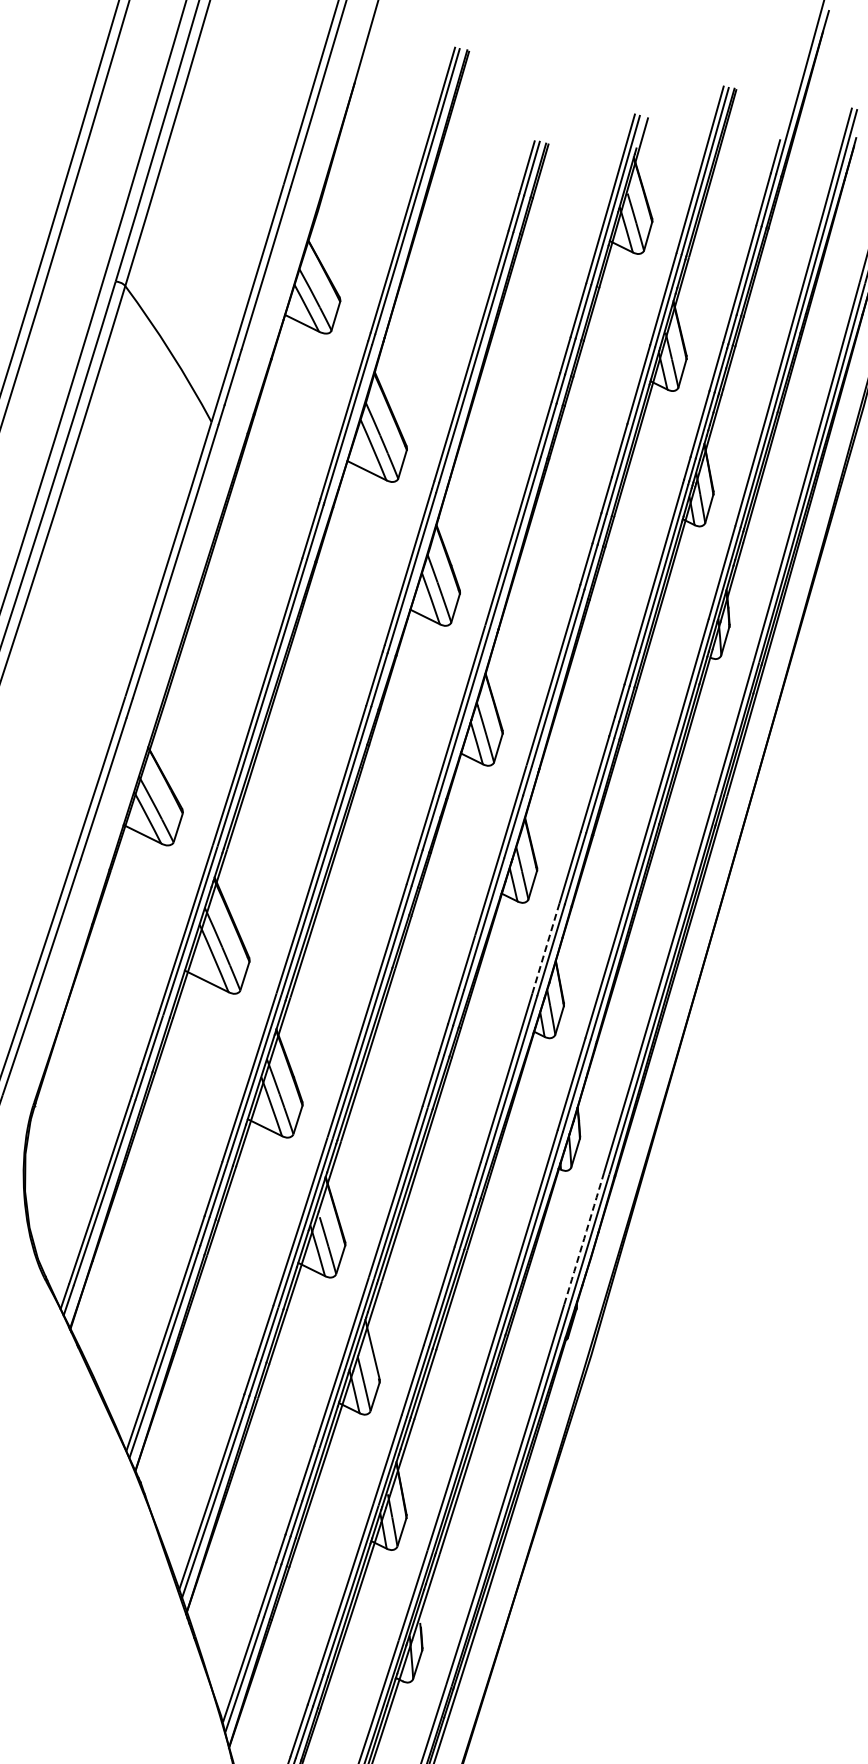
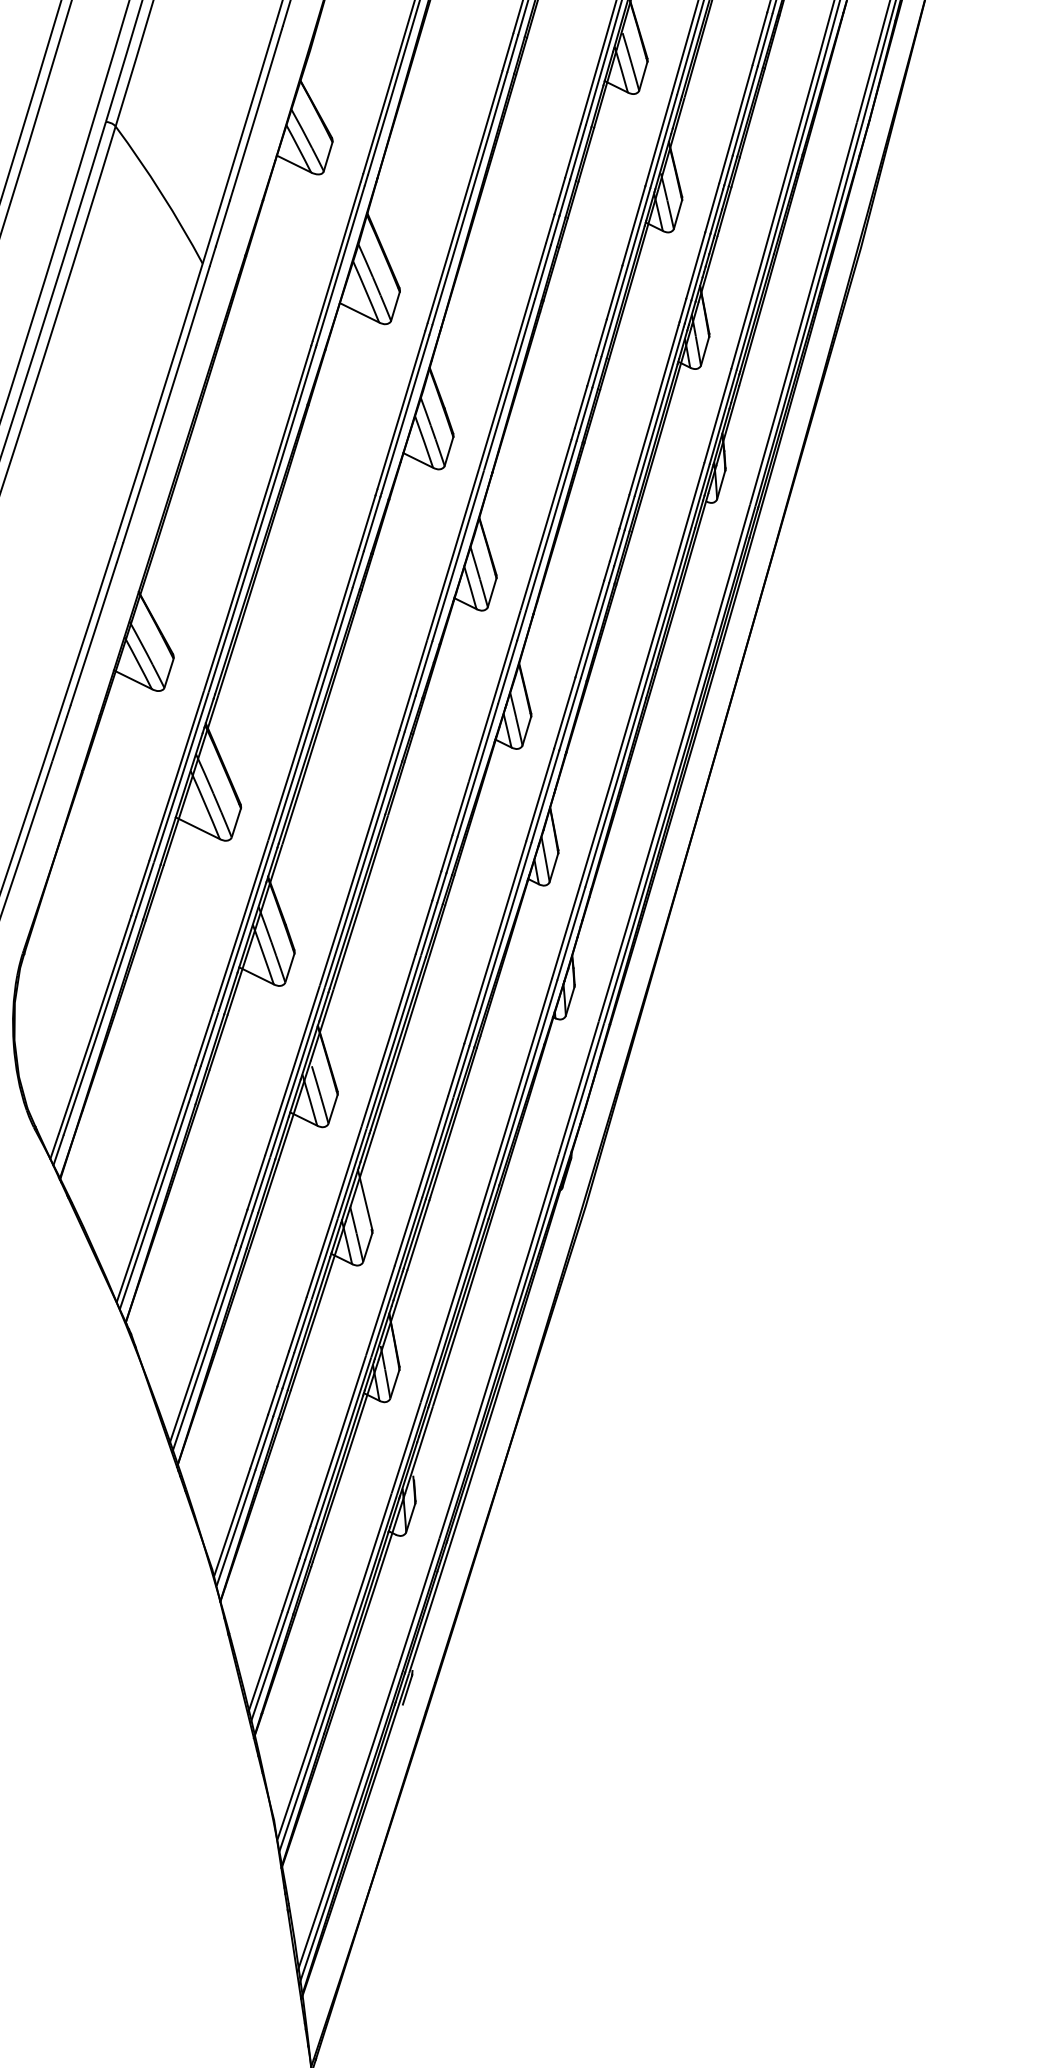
line: (546, 947) -> (540, 794), dashed -> solid
arc: (583, 1238) -> (578, 1087), dashed -> solid

